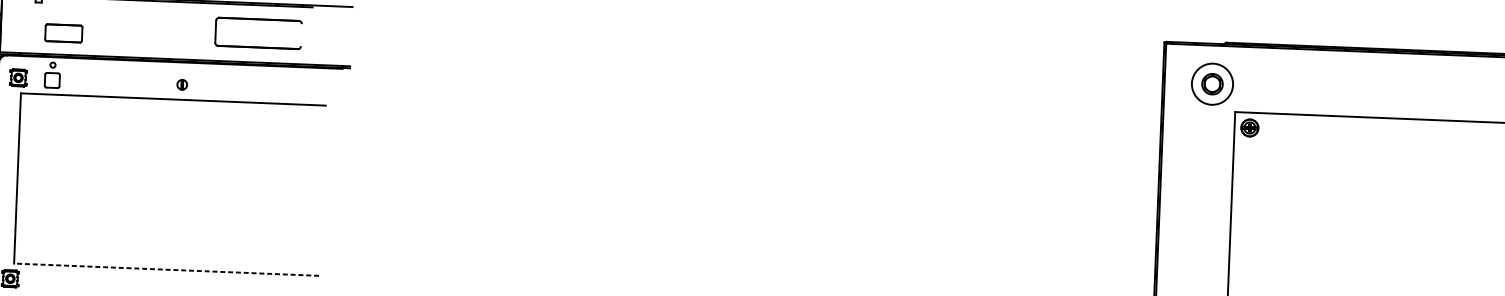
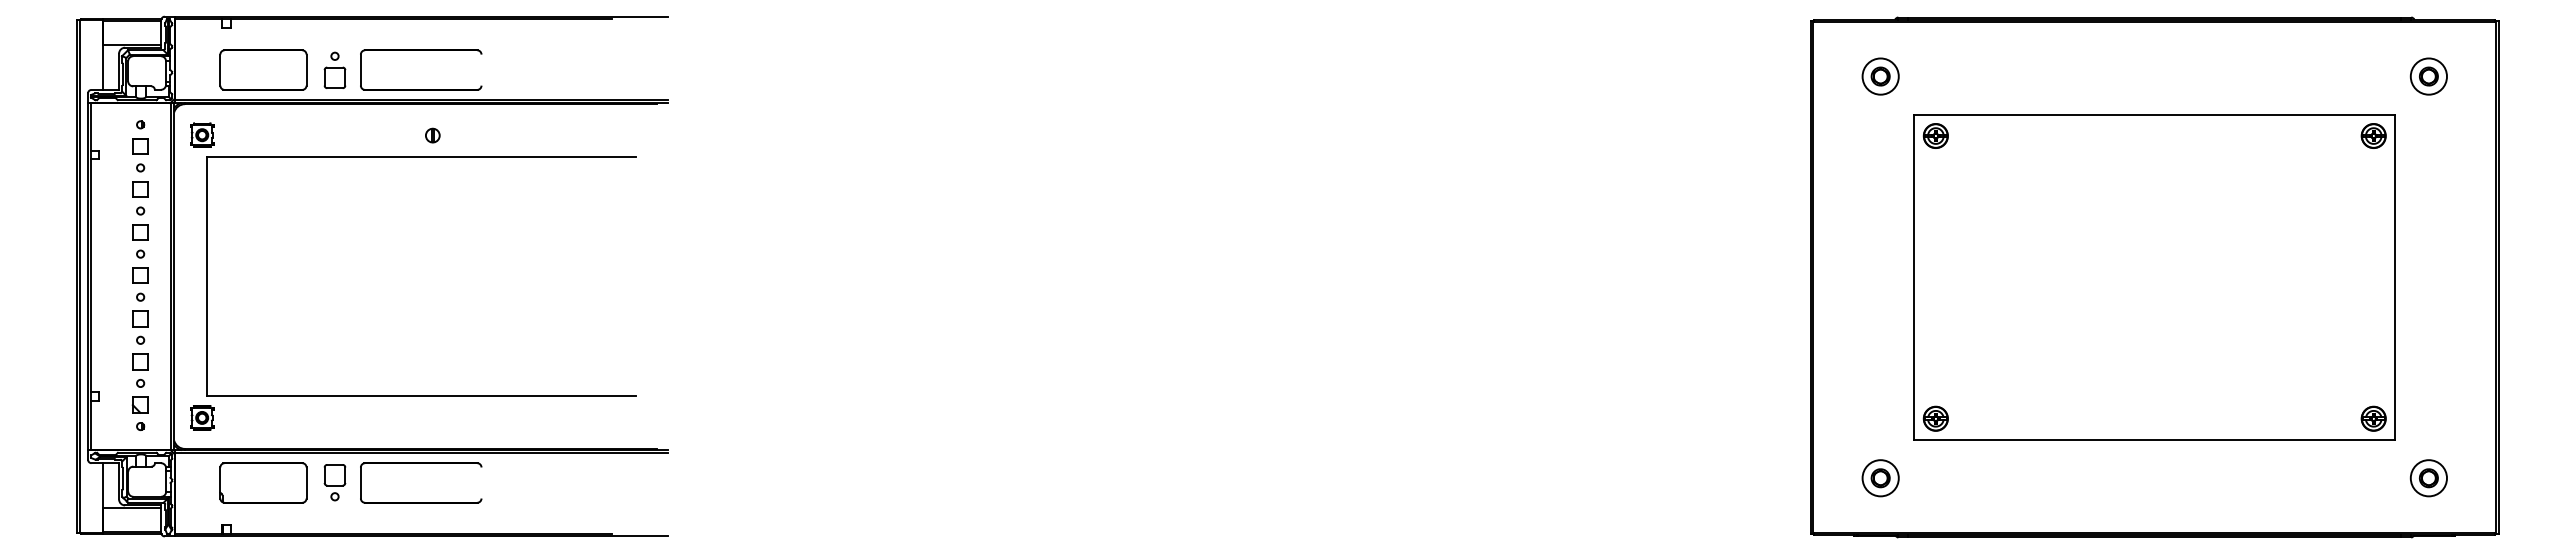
part: (259, 19) -> (421, 50), moved
part: (63, 33) -> (263, 69), size x1.67
part: (52, 74) -> (334, 69), moved
part: (1212, 84) -> (1880, 76), size x0.62
line: (166, 269) -> (421, 396), dashed -> solid

